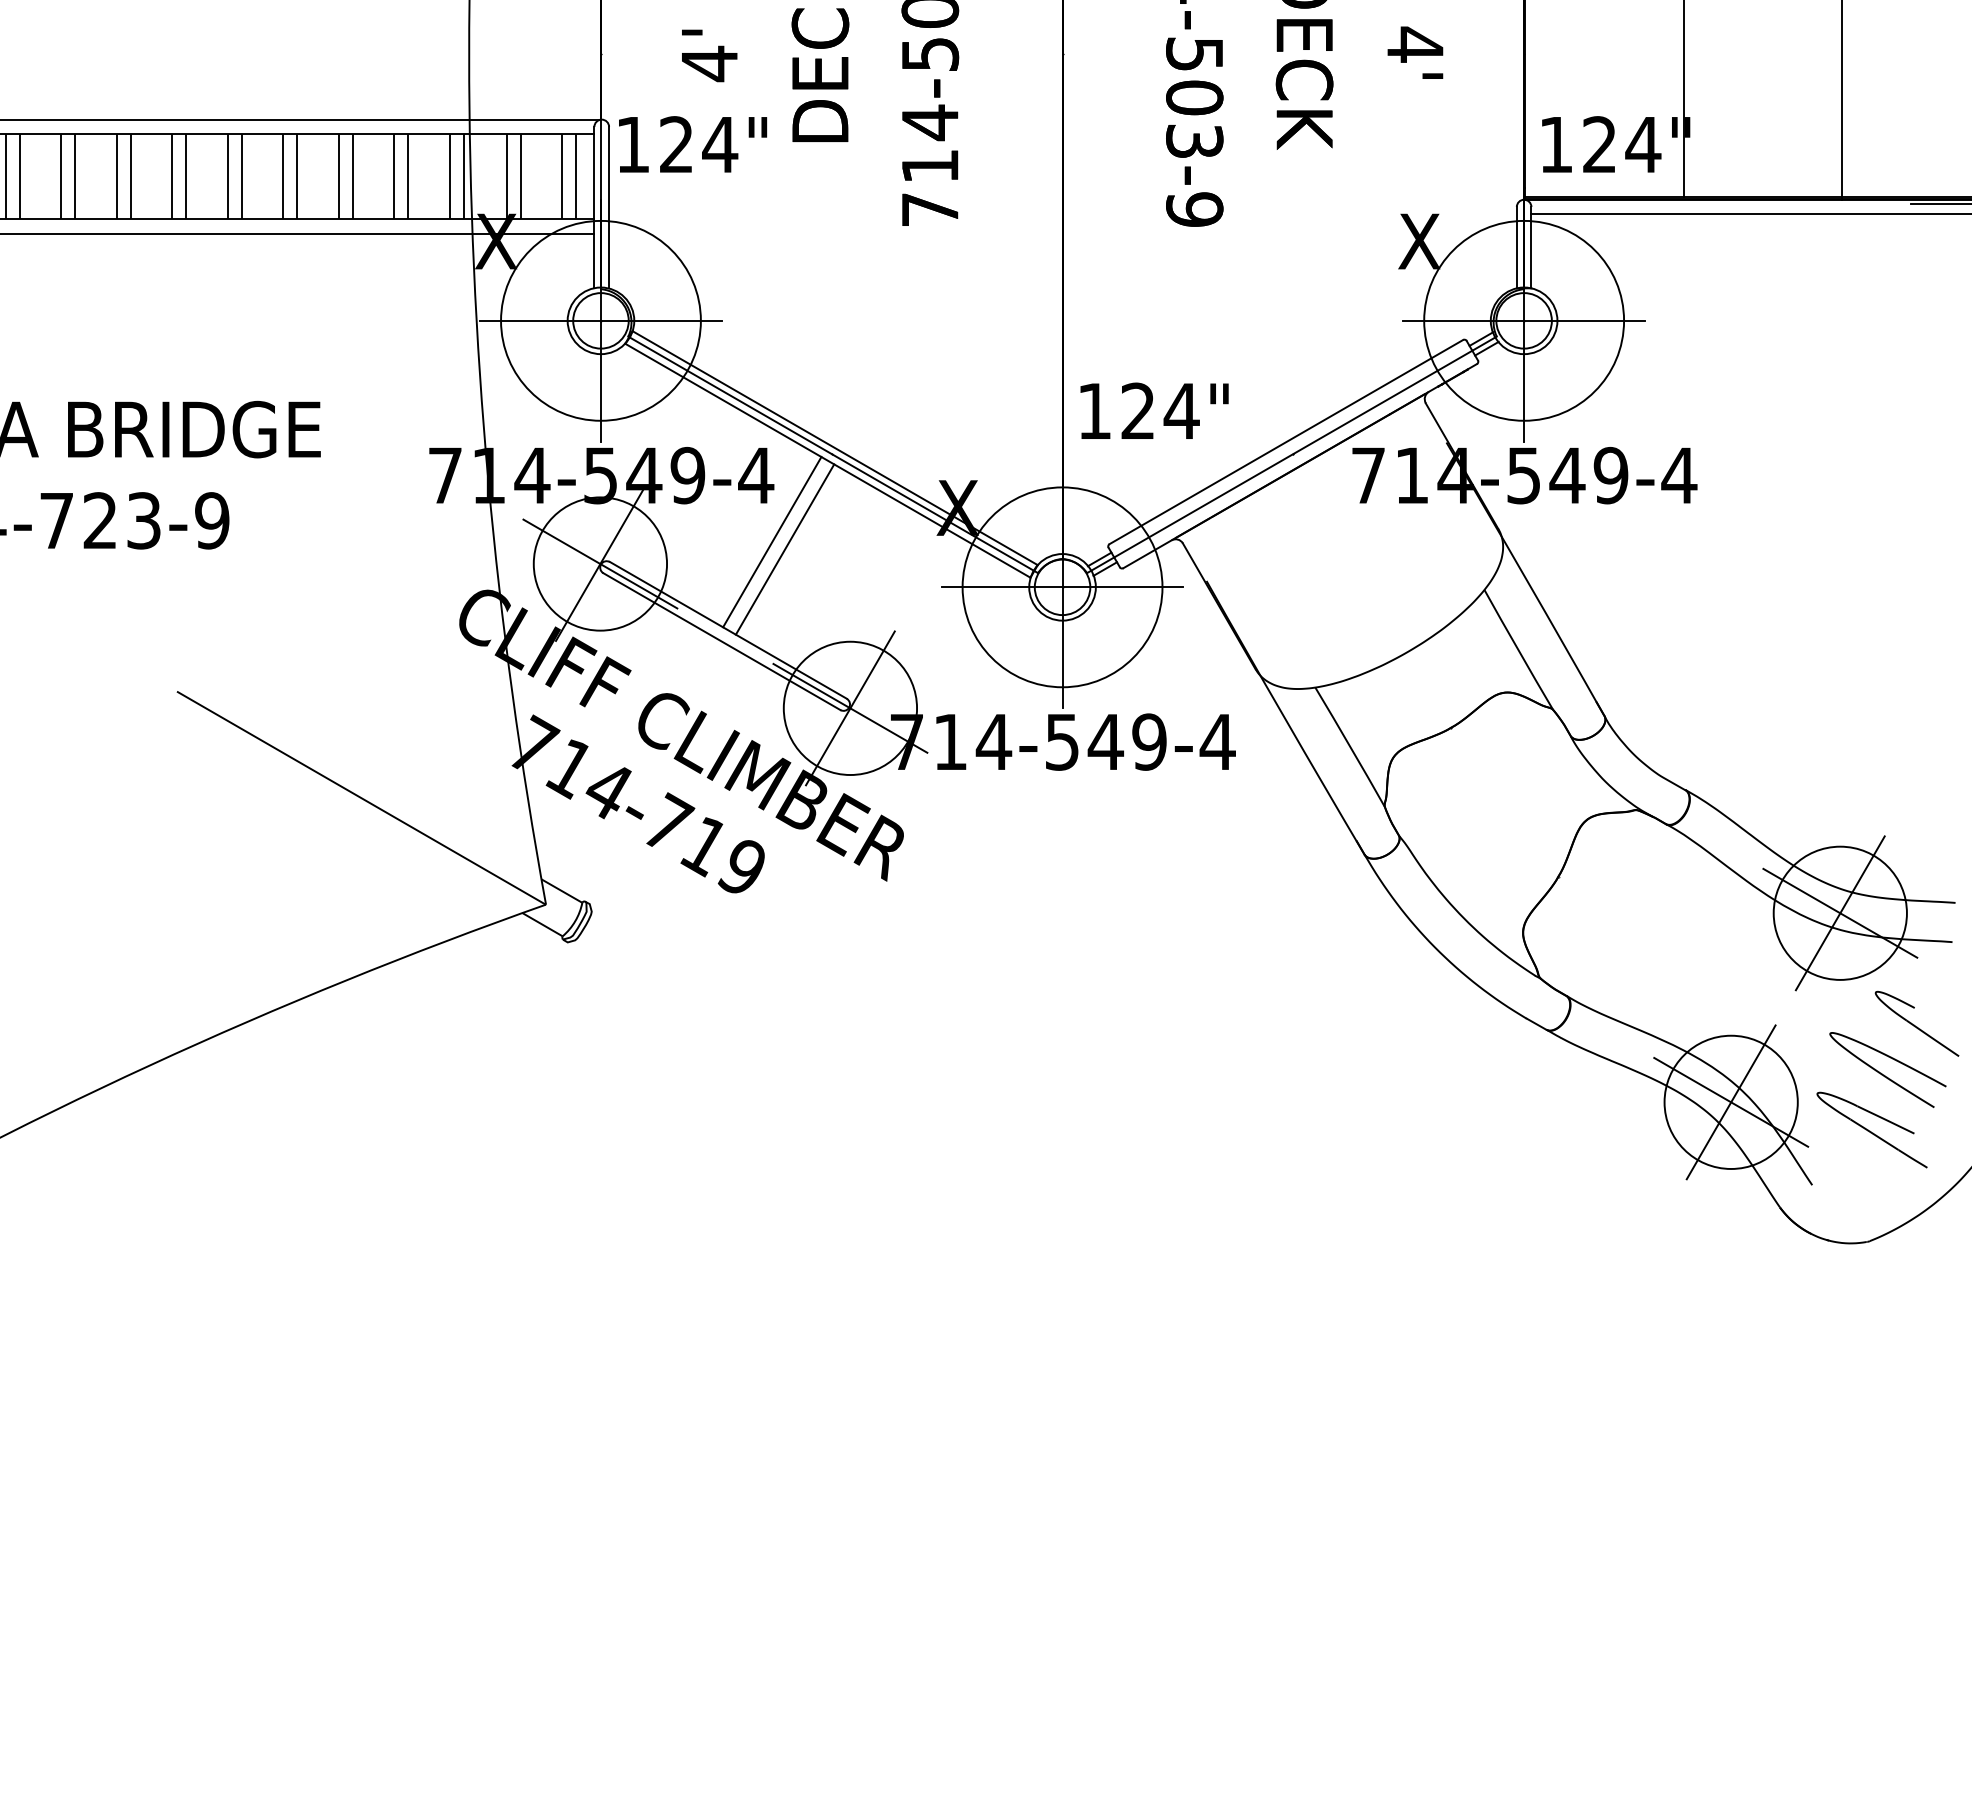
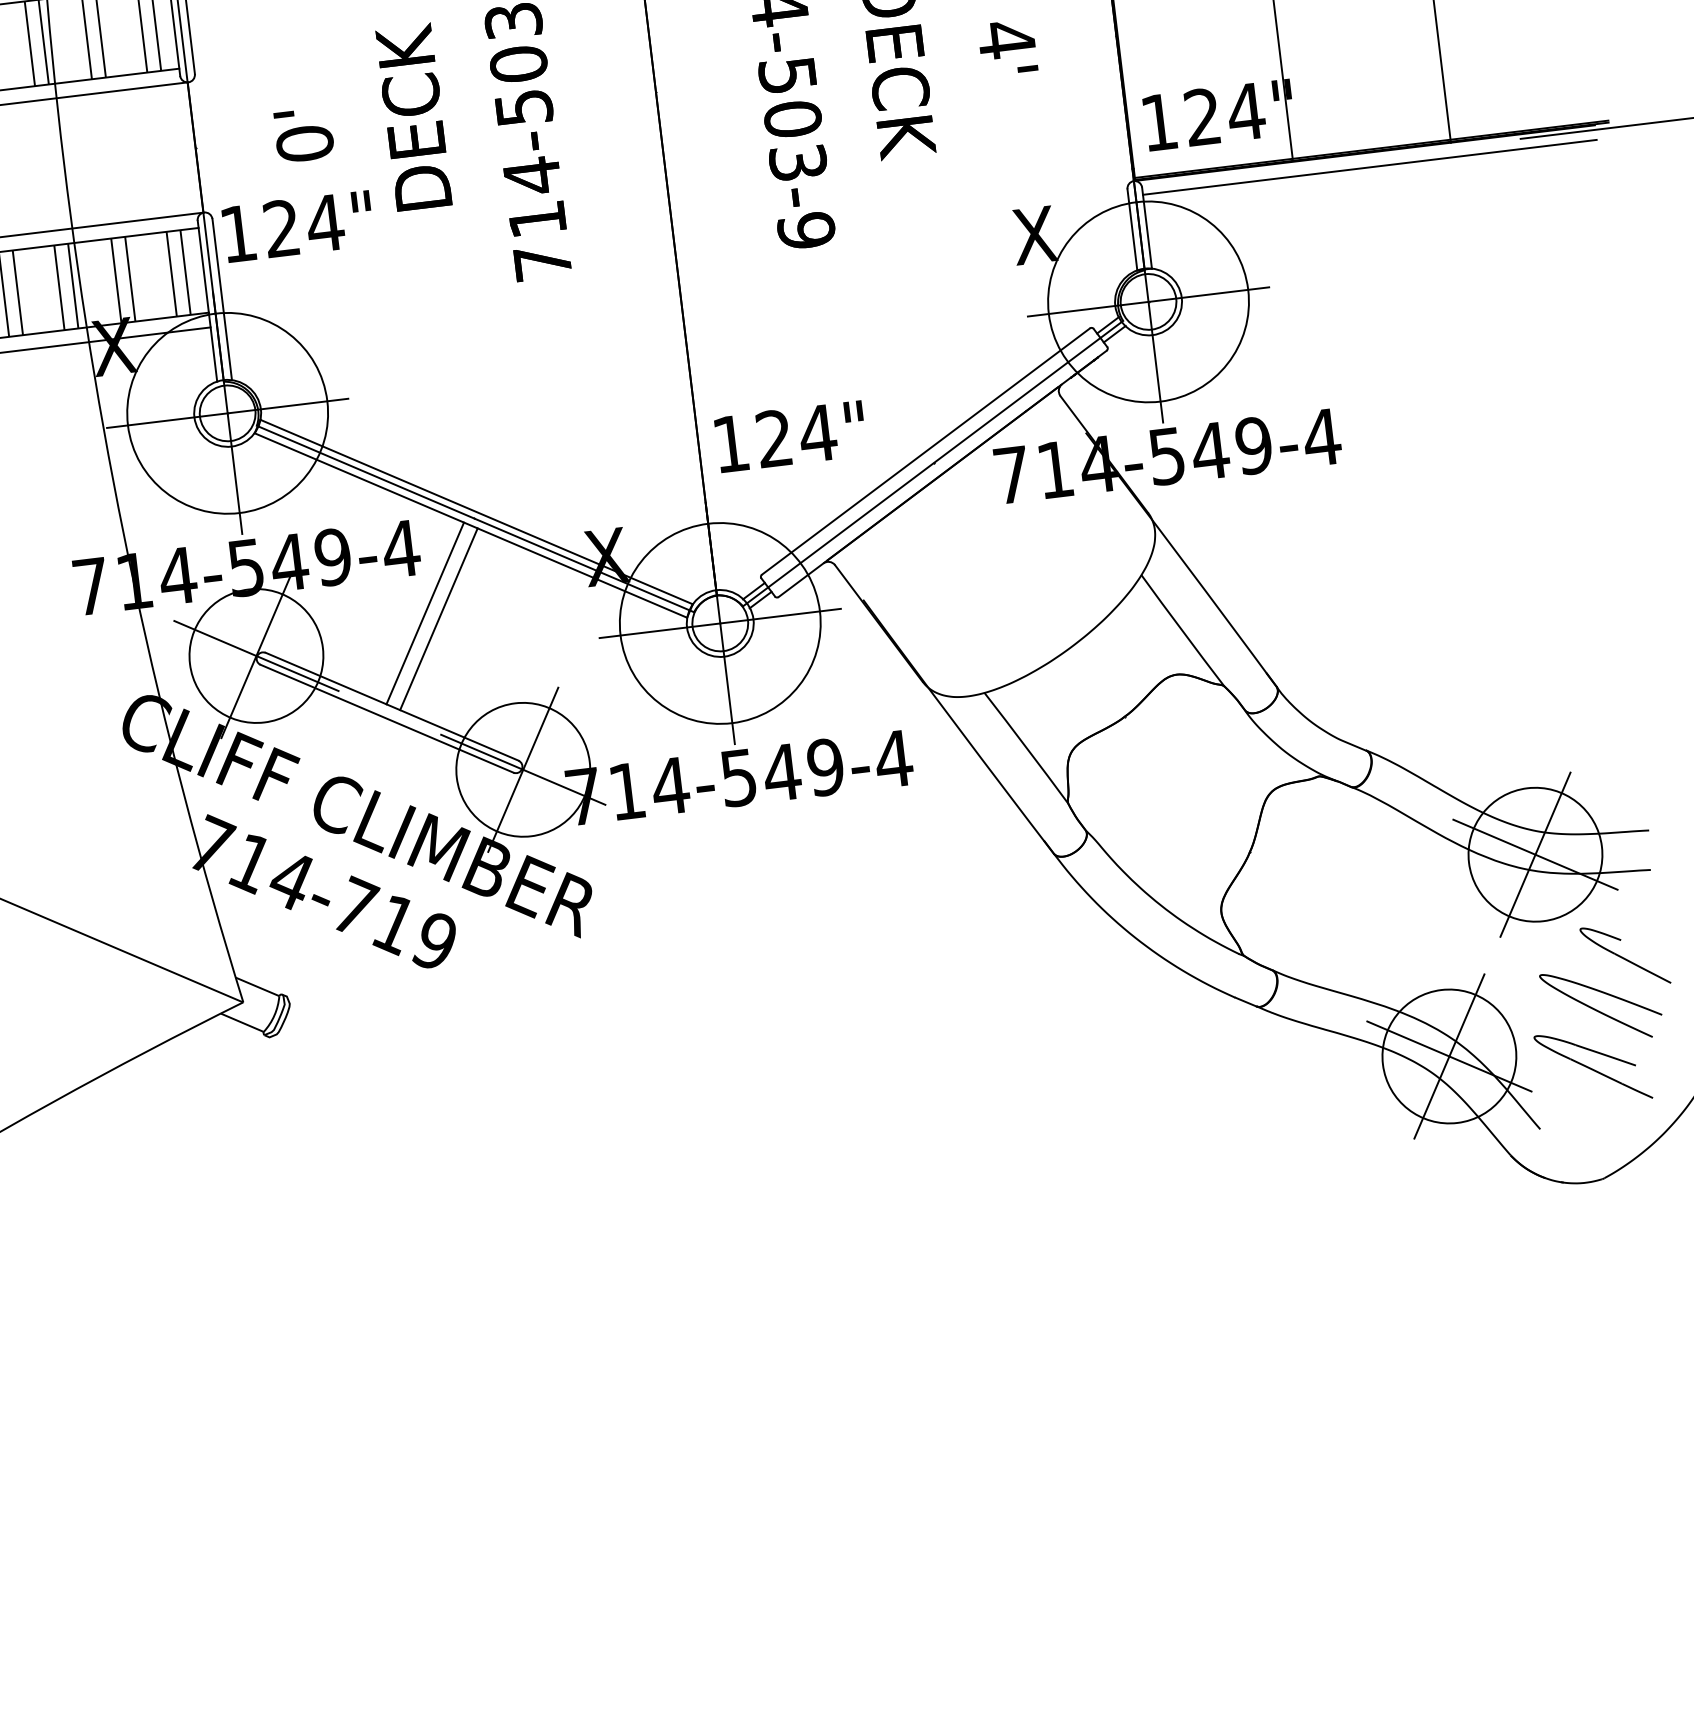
text: (709, 63) -> (304, 143), 4' -> 0'

